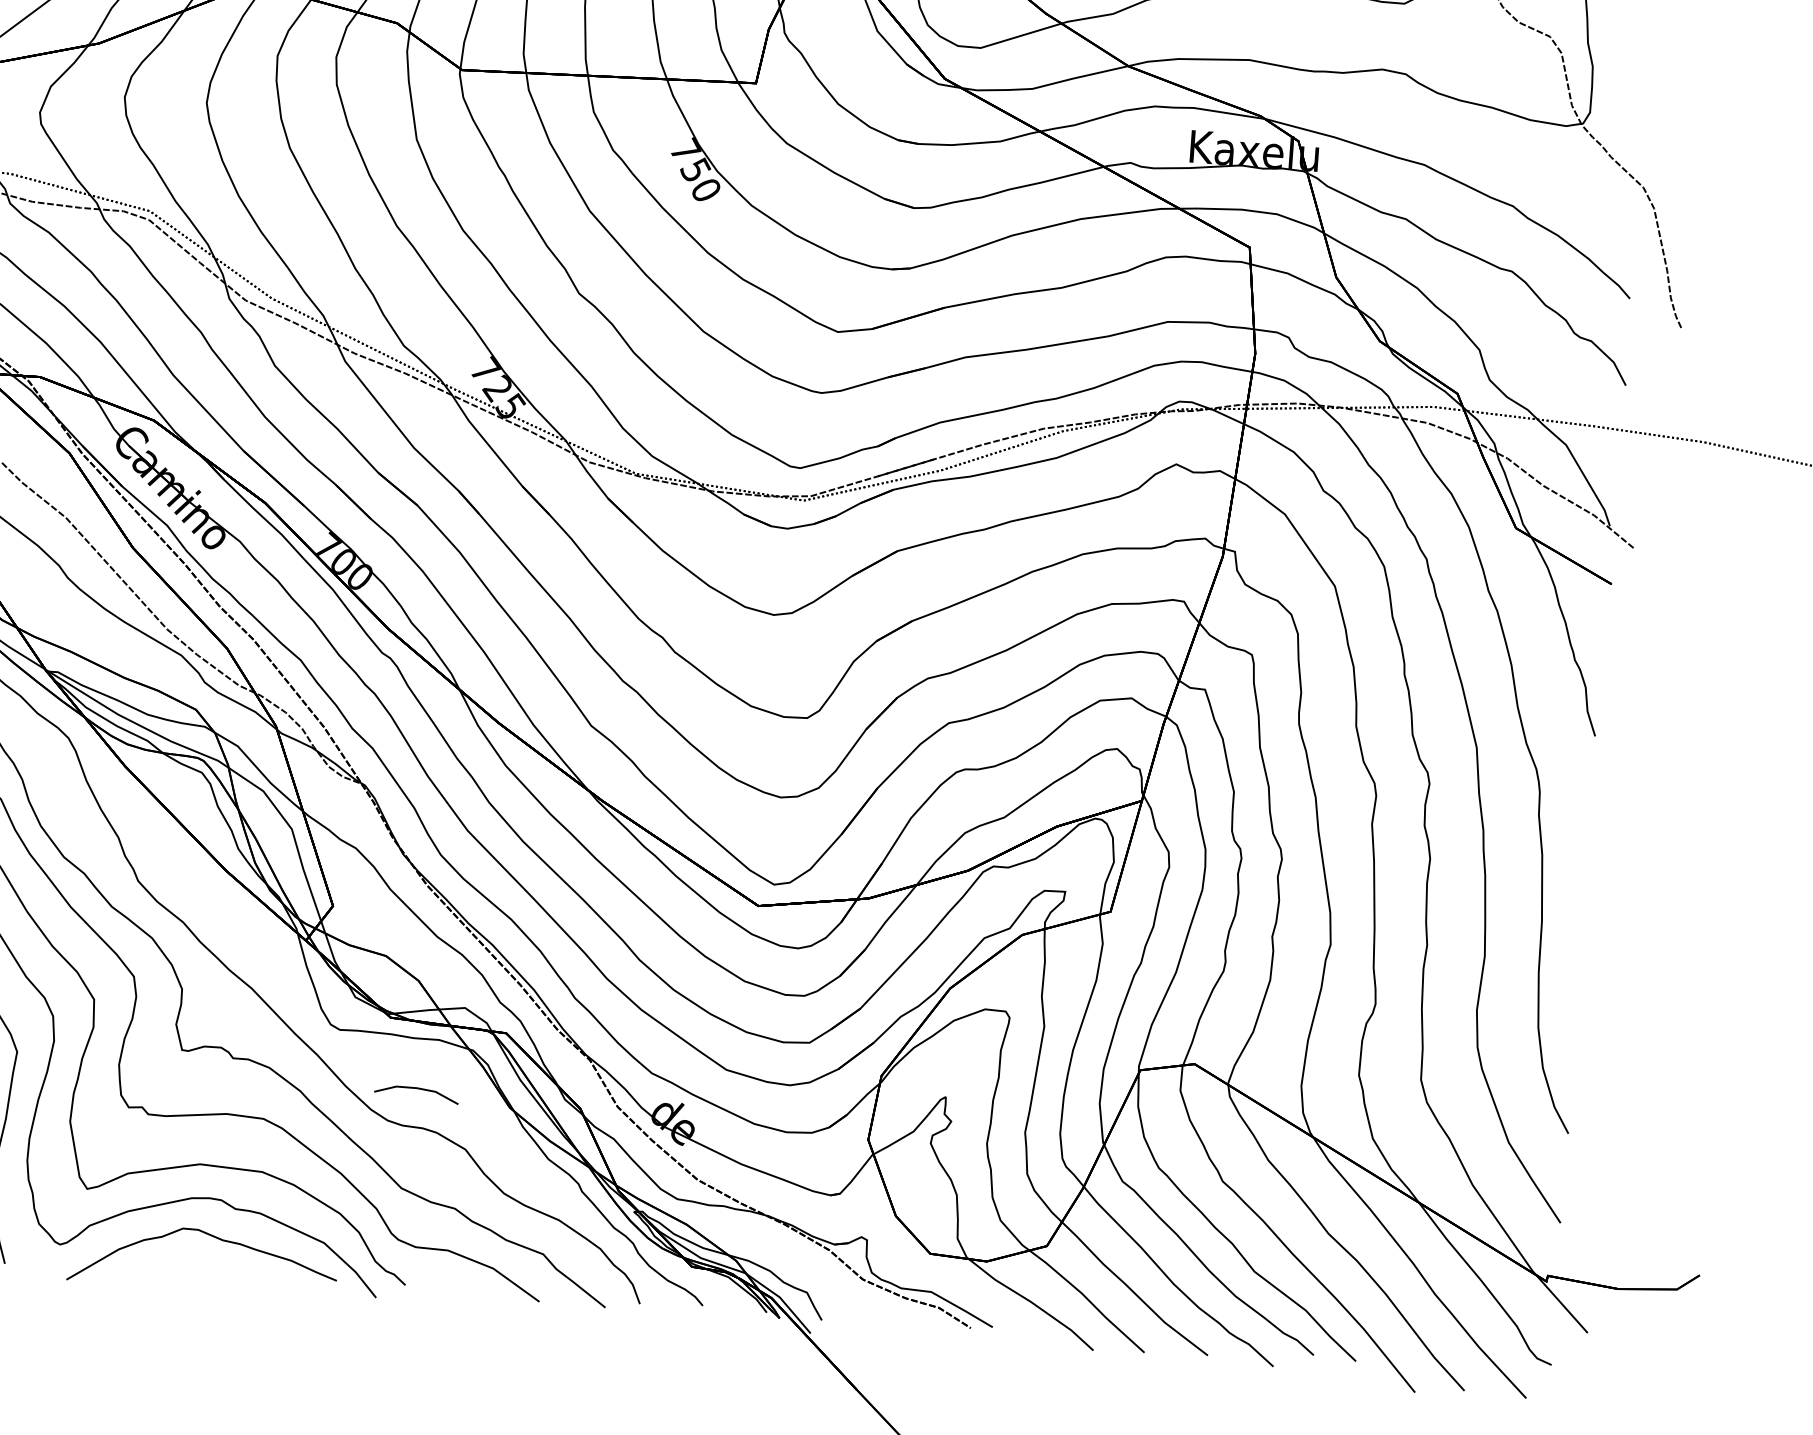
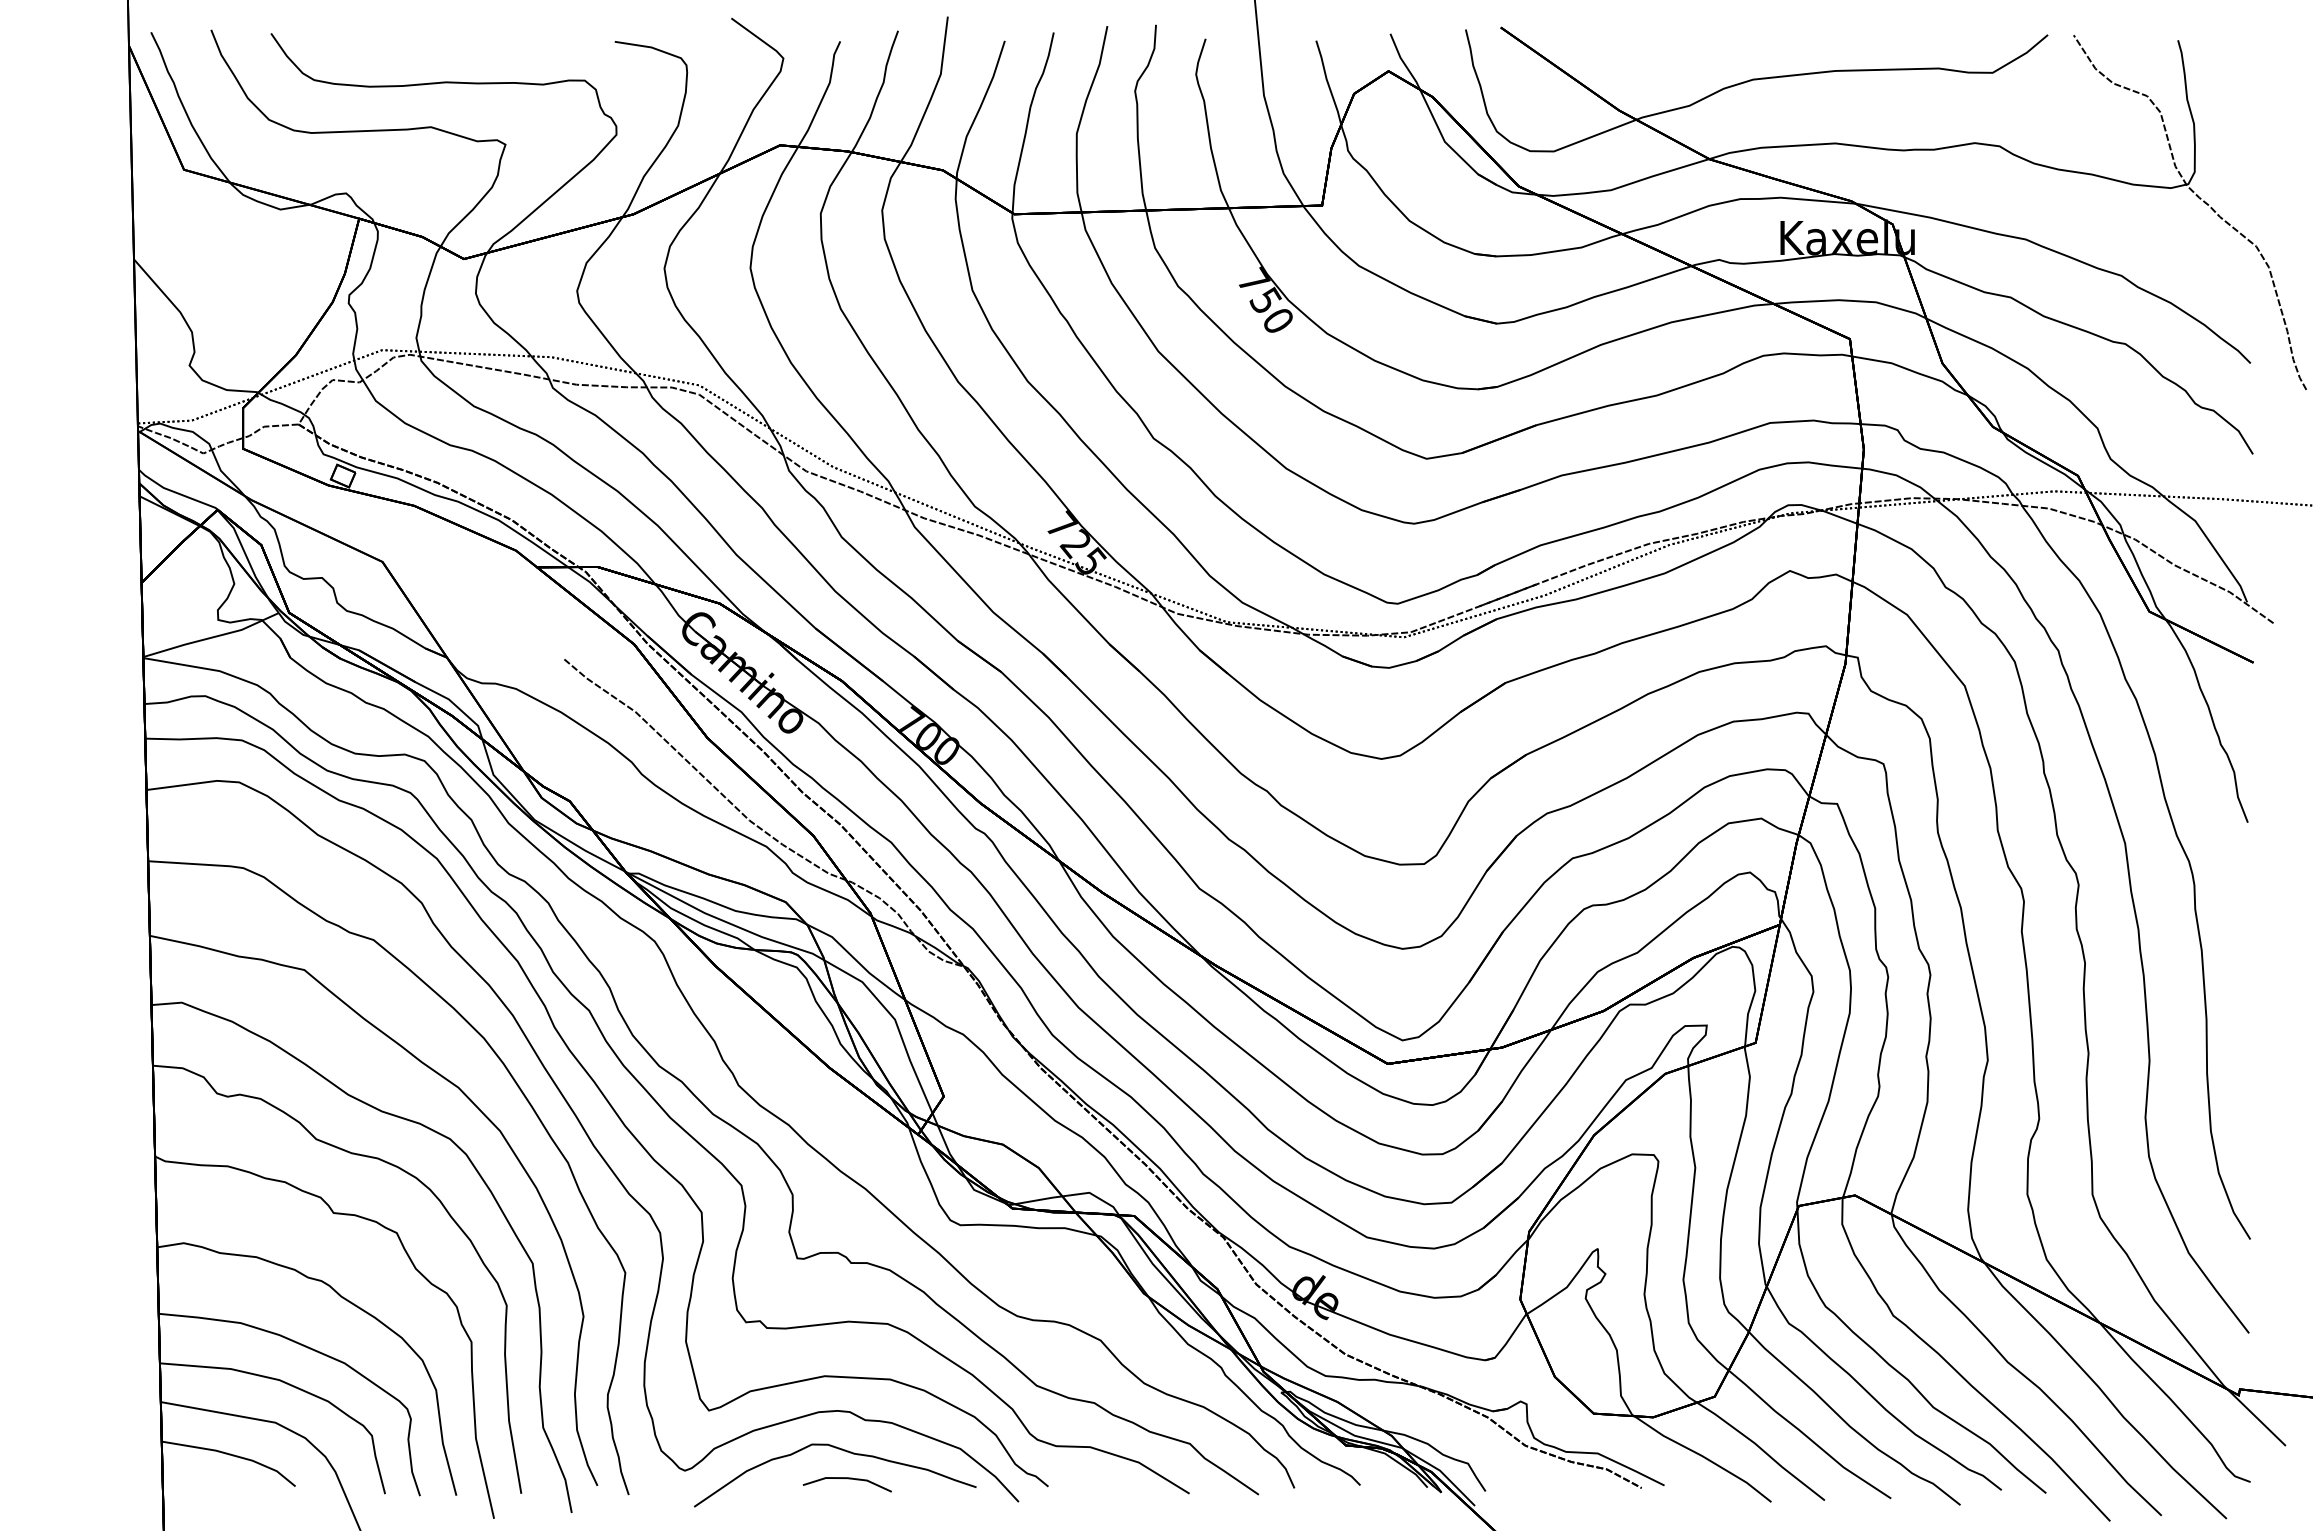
line: (417, 1089) -> (847, 1479), moved

